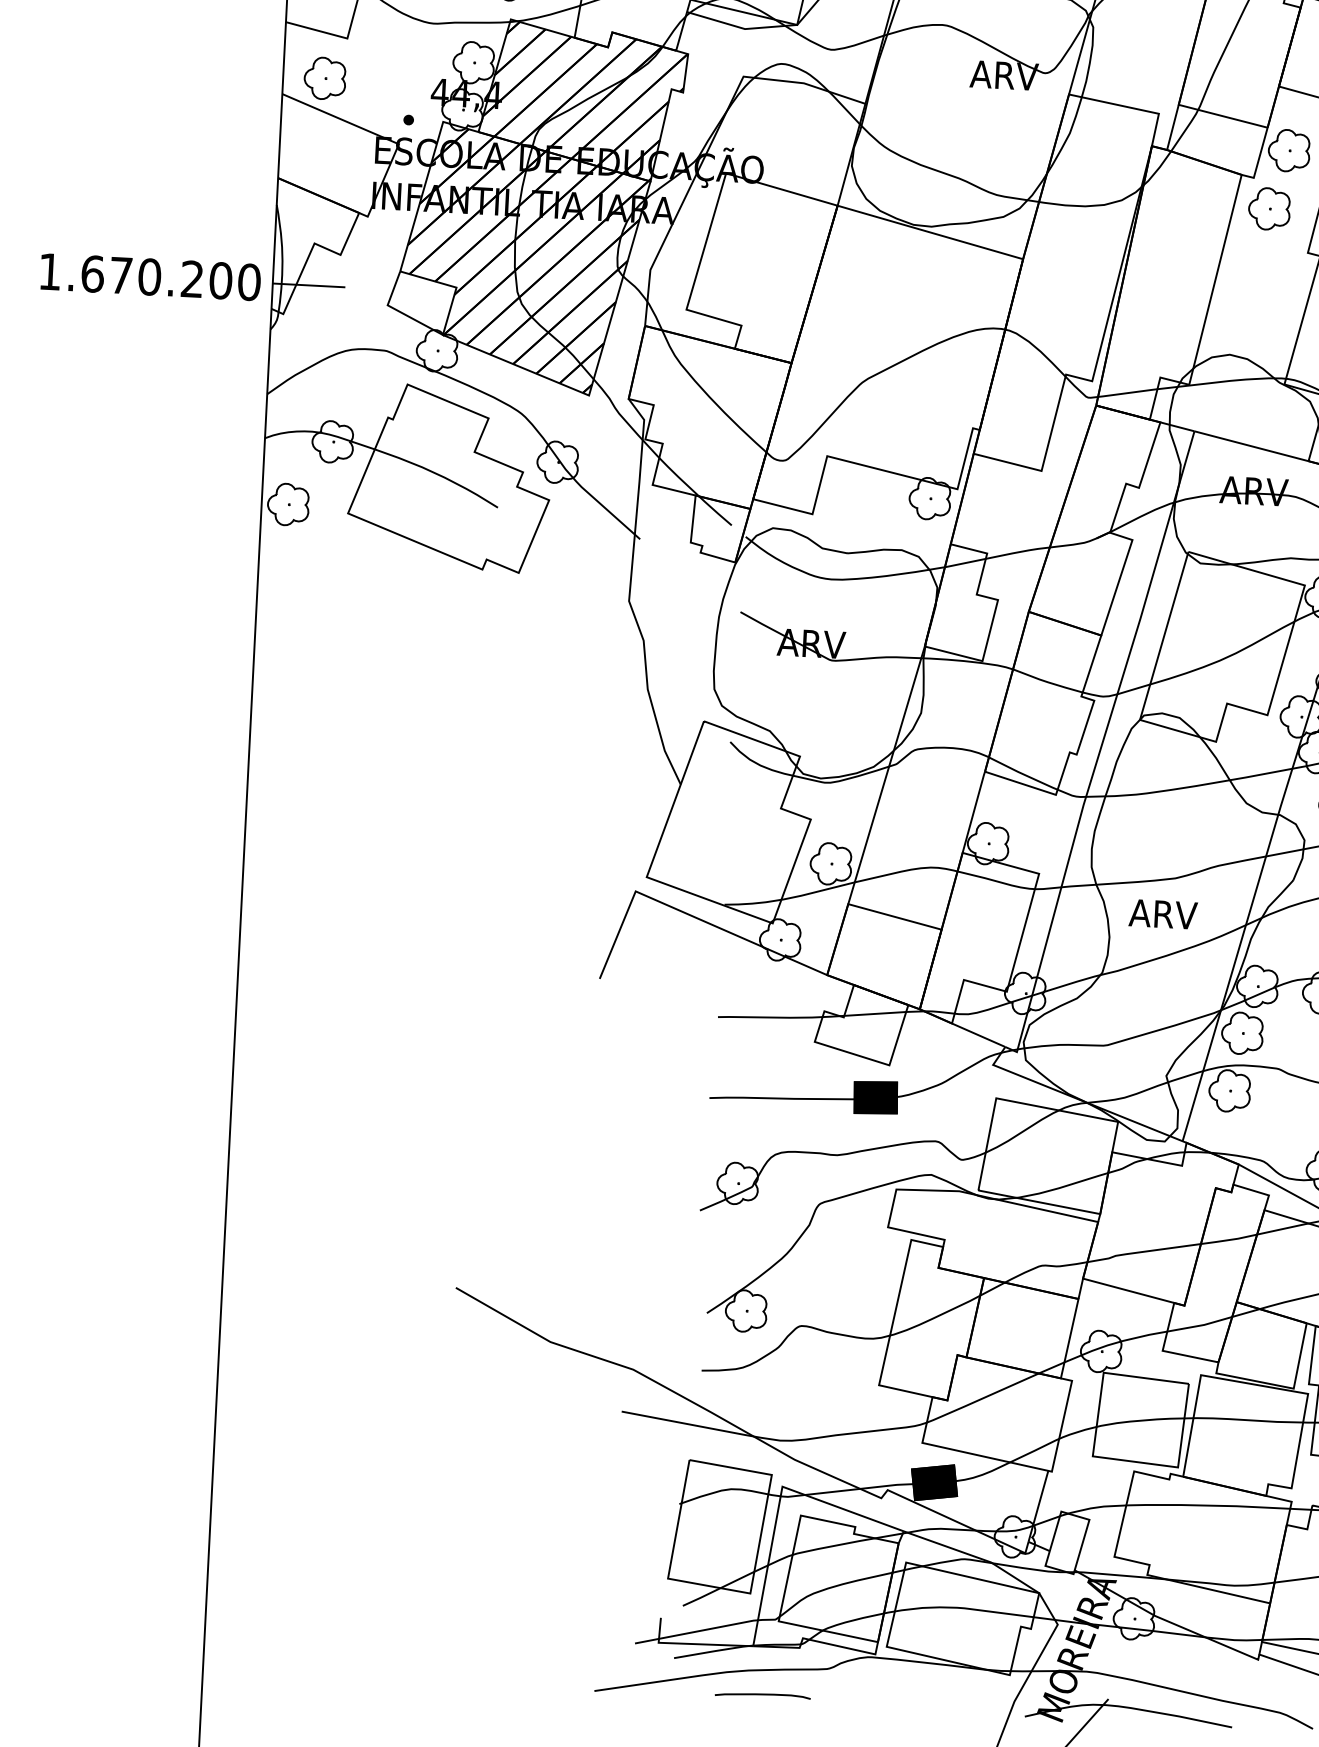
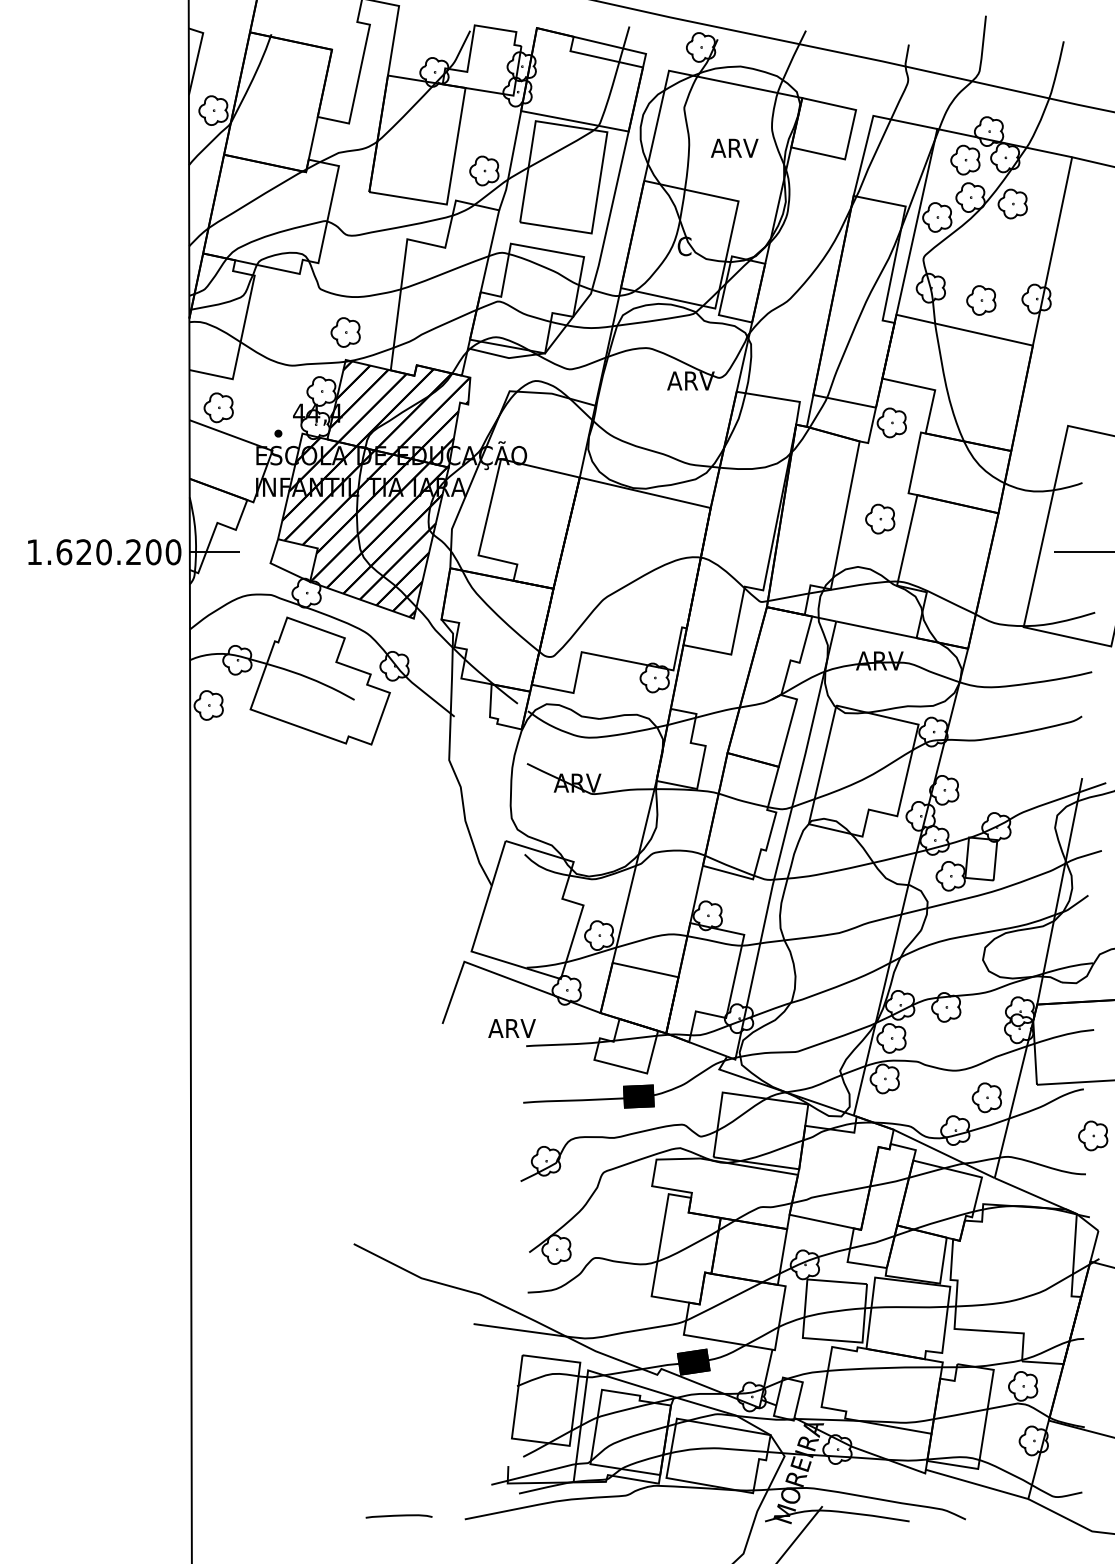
part: (1269, 208) -> (880, 518), moved
text: (120, 274) -> (83, 551), 1.670.200 -> 1.620.200
text: (1162, 914) -> (511, 1028), moved
curve: (761, 1695) -> (398, 1516), moved

